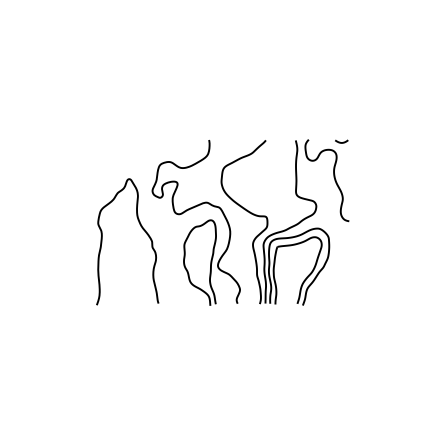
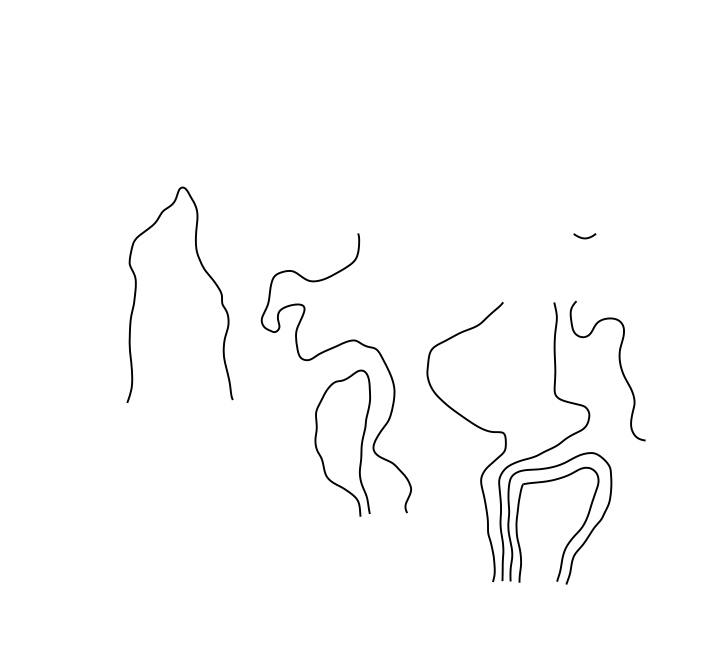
curve: (141, 228) -> (203, 271), moved
part: (286, 228) -> (538, 452), moved

